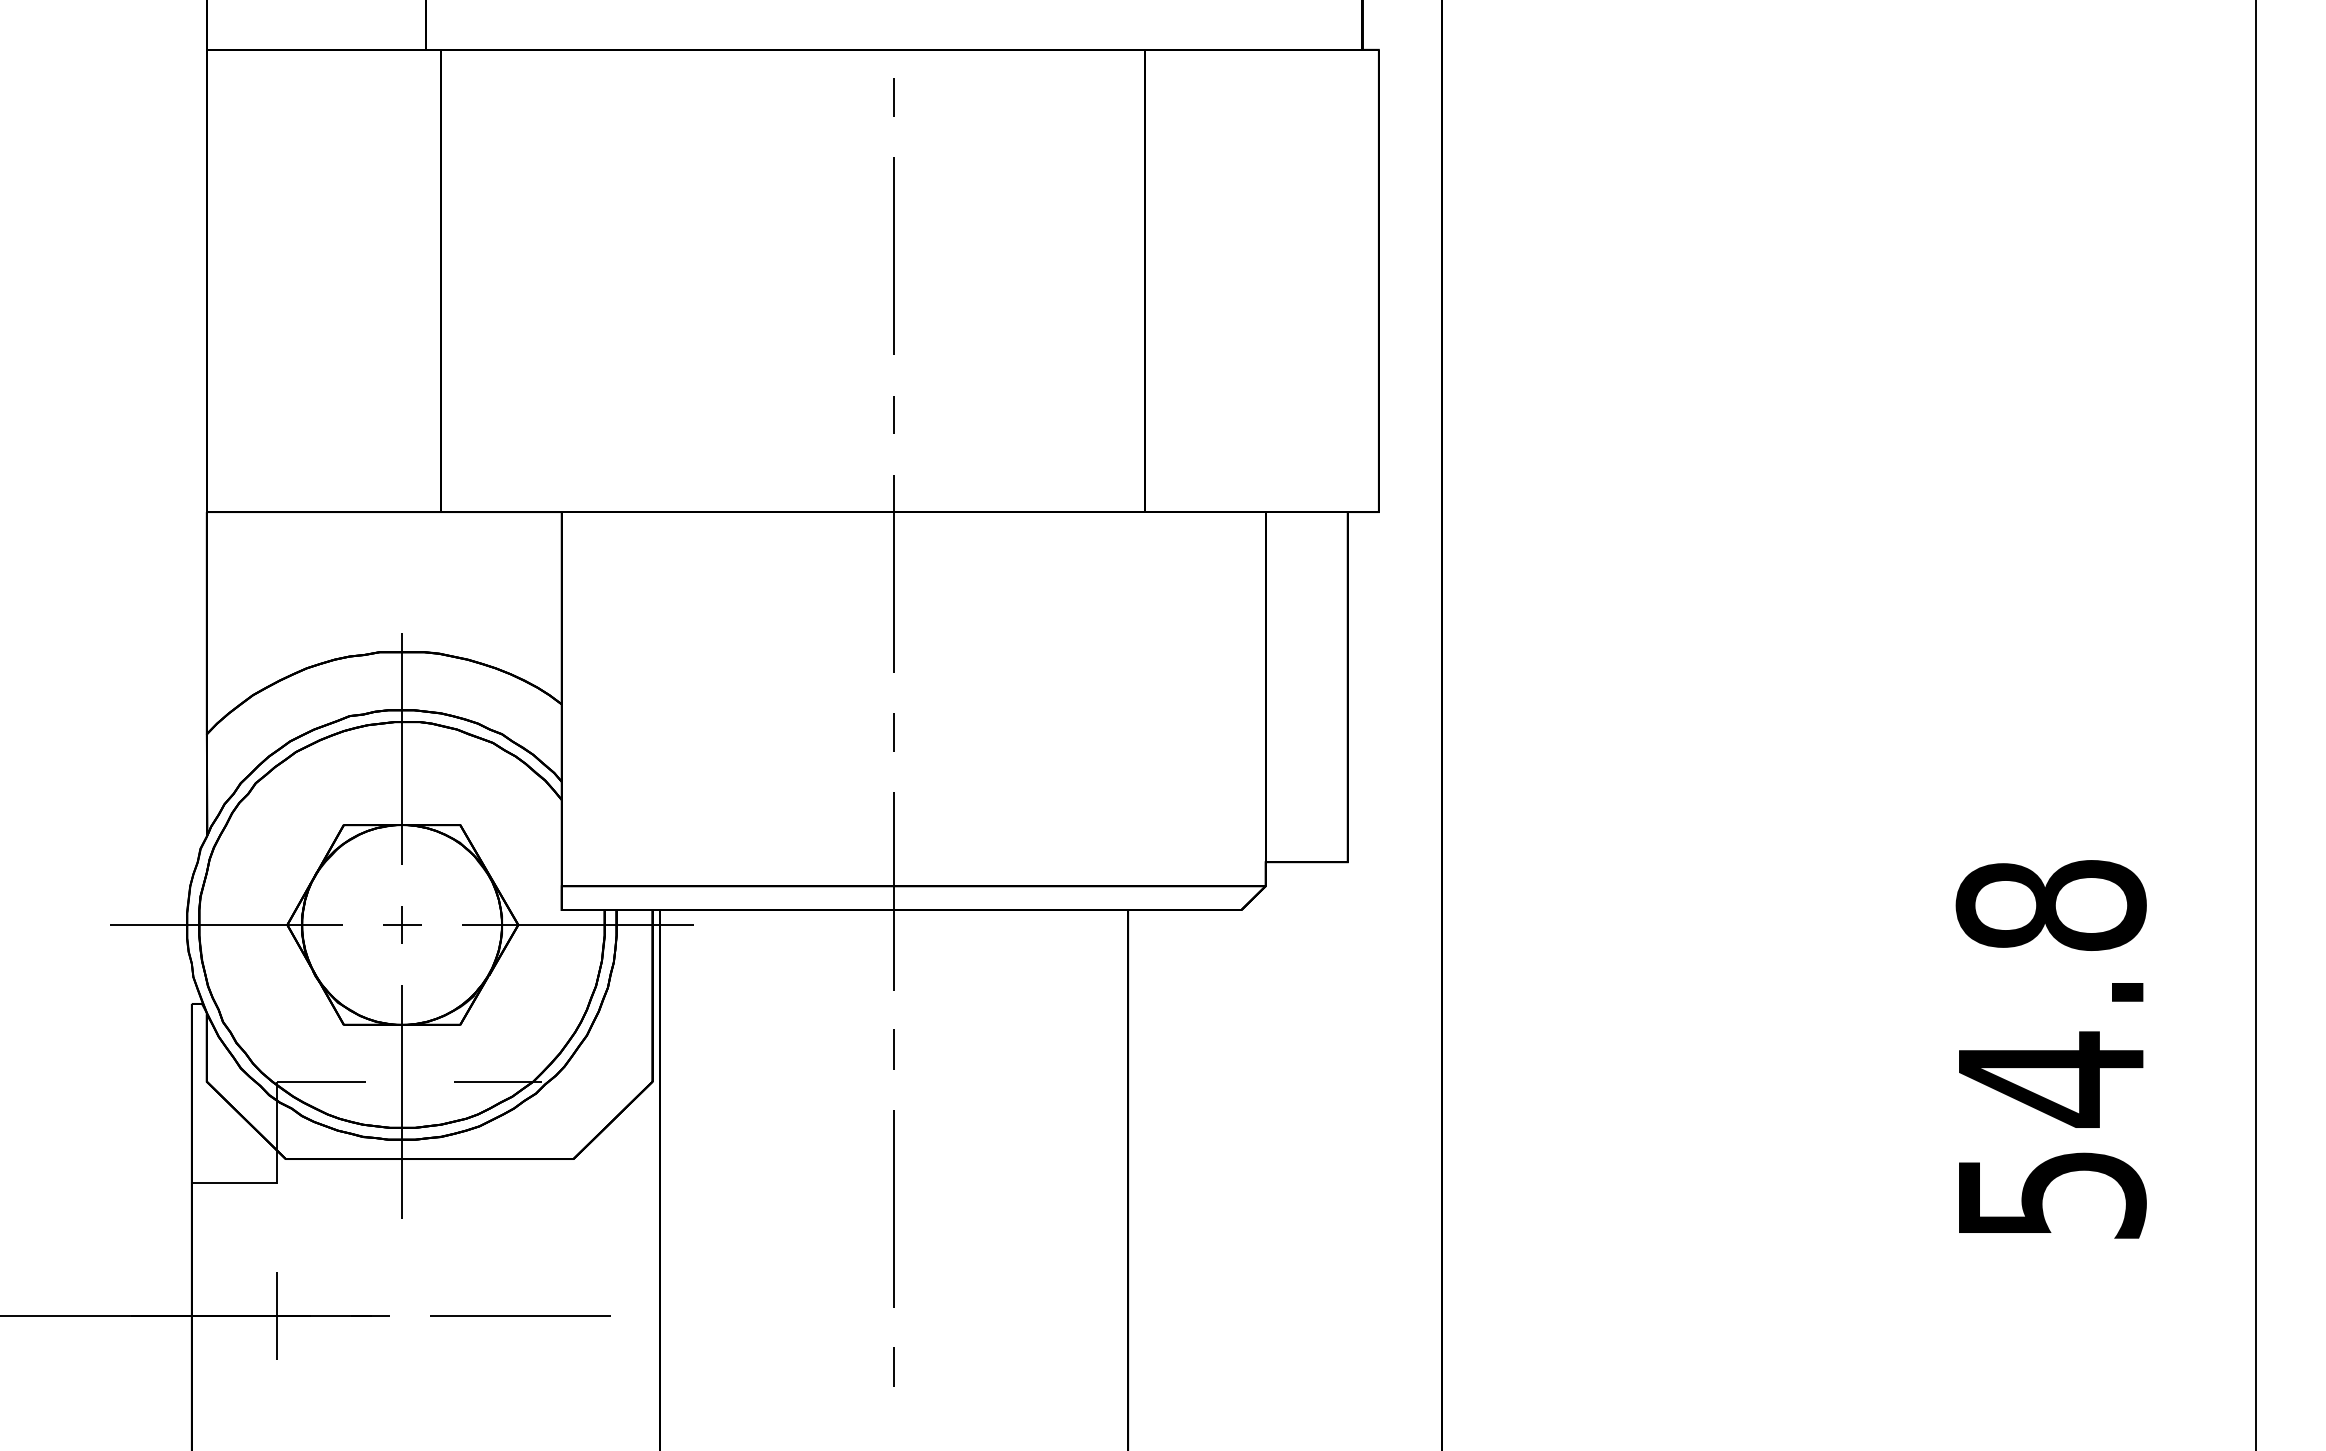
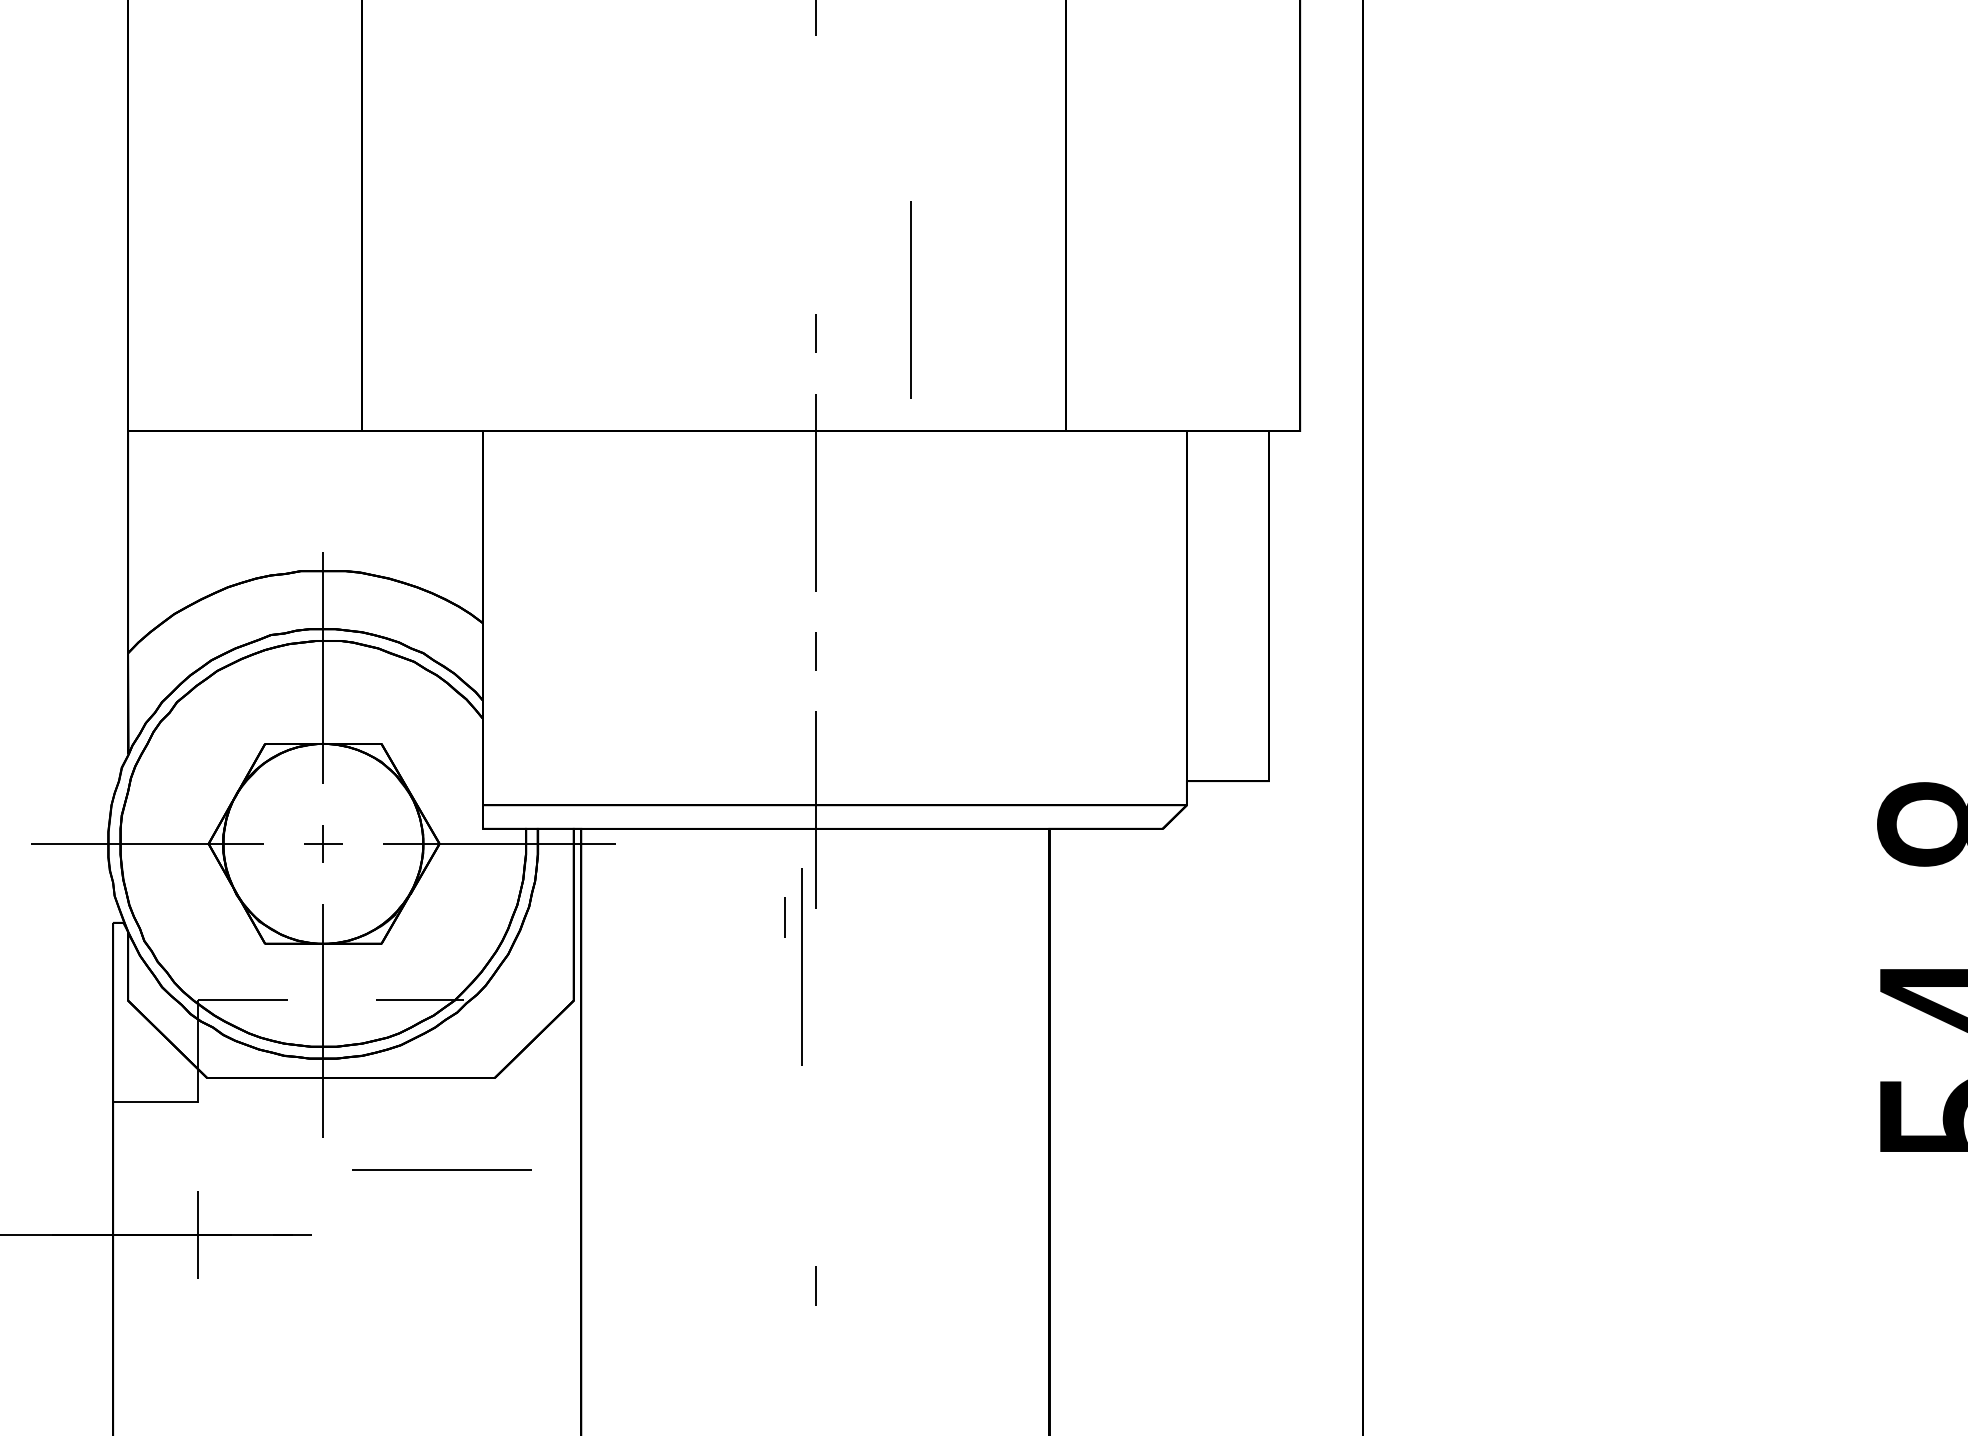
line: (893, 255) -> (909, 299), moved
line: (893, 1049) -> (783, 917), moved
line: (893, 1208) -> (800, 966), moved
line: (520, 1315) -> (441, 1169), moved

